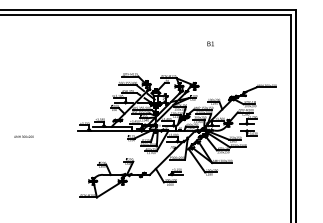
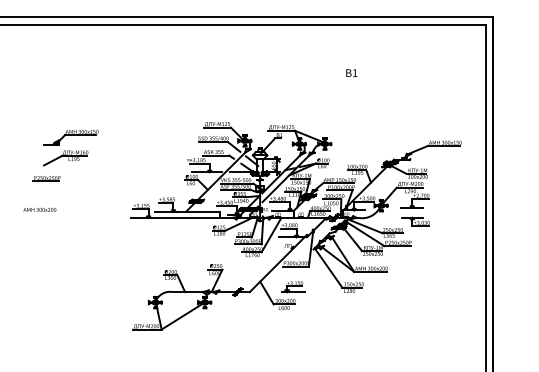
part: (38, 93) -> (64, 155), added
text: (23, 136) -> (39, 209), moved

